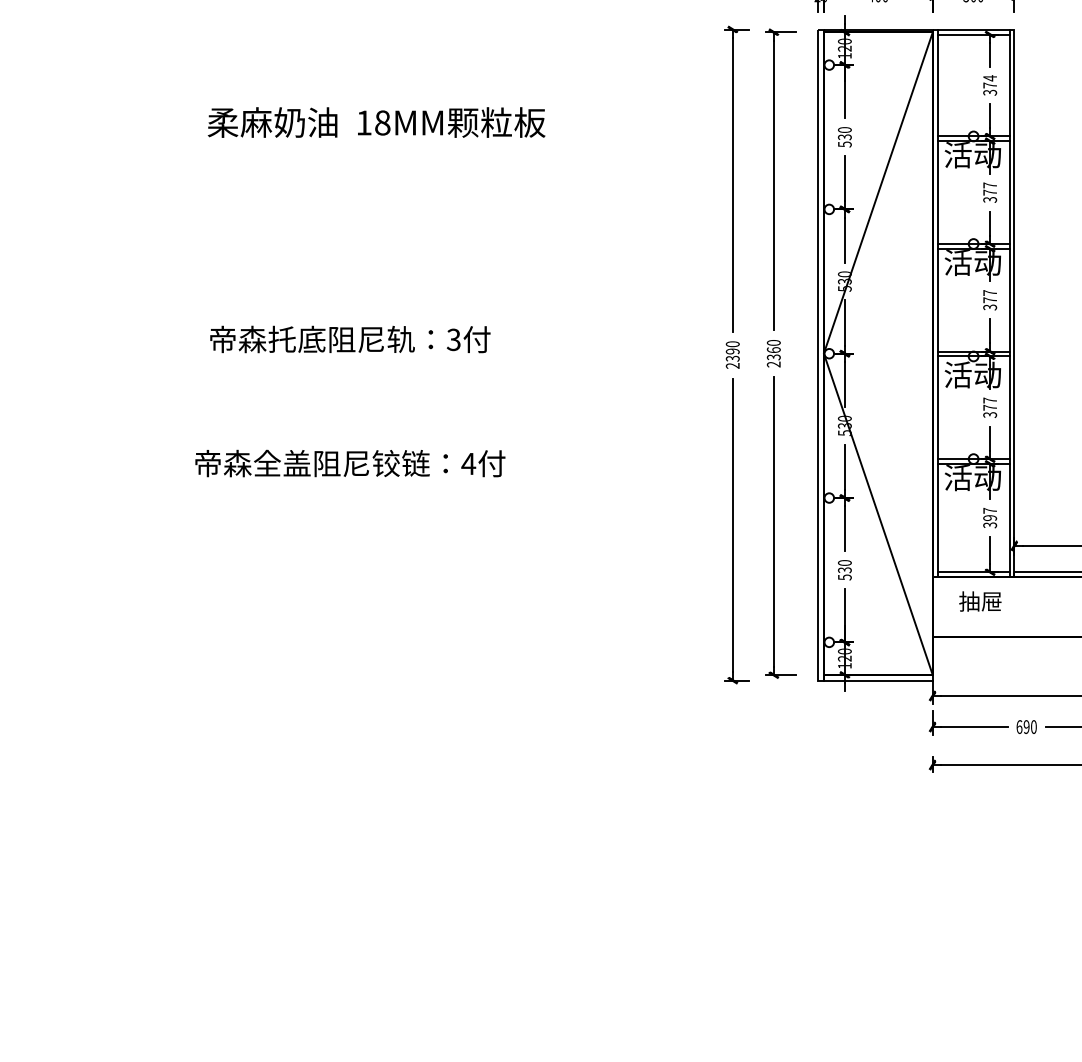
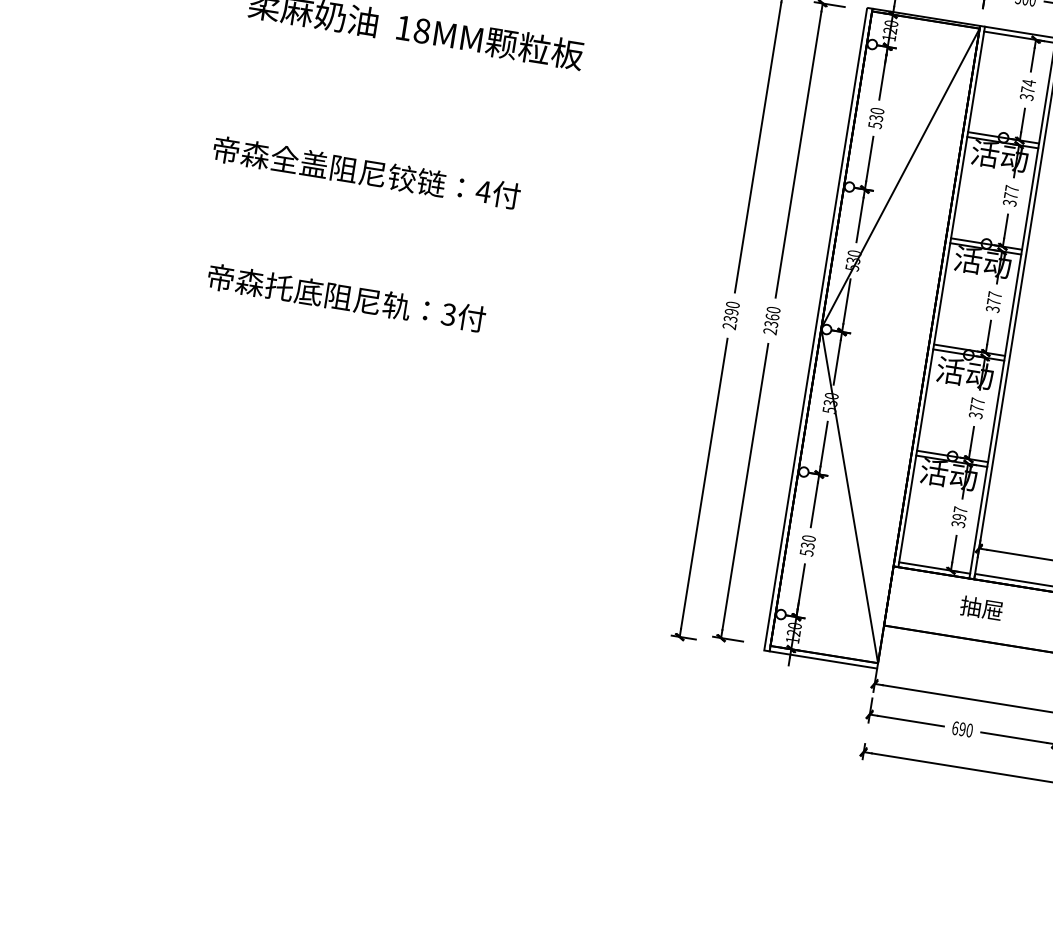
text: (350, 339) -> (346, 298), moved
text: (350, 463) -> (366, 172), moved
text: (980, 601) -> (981, 608), moved

